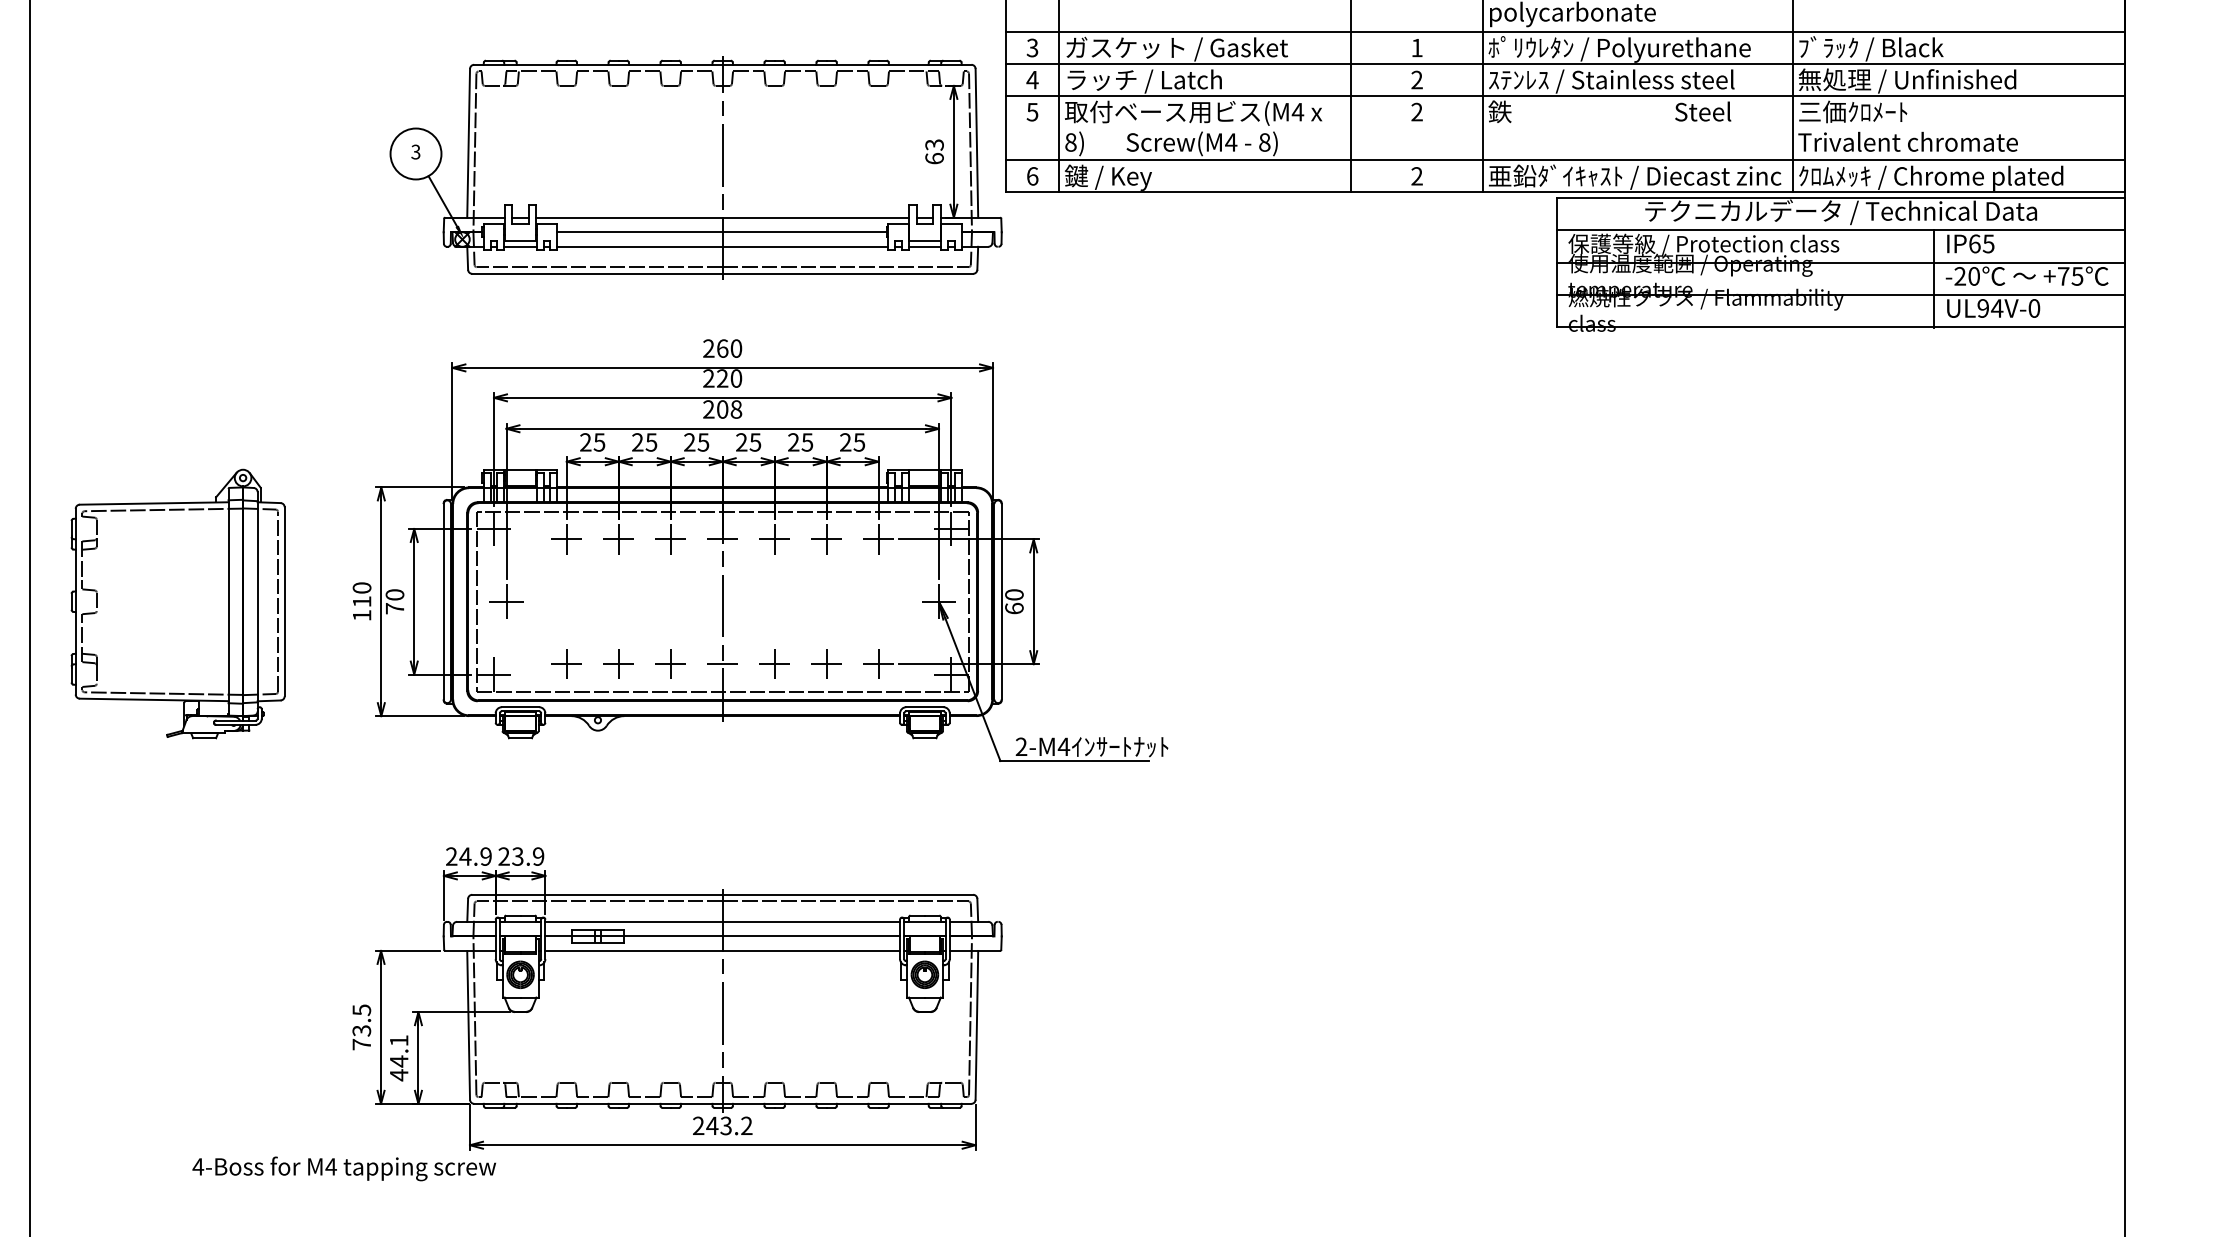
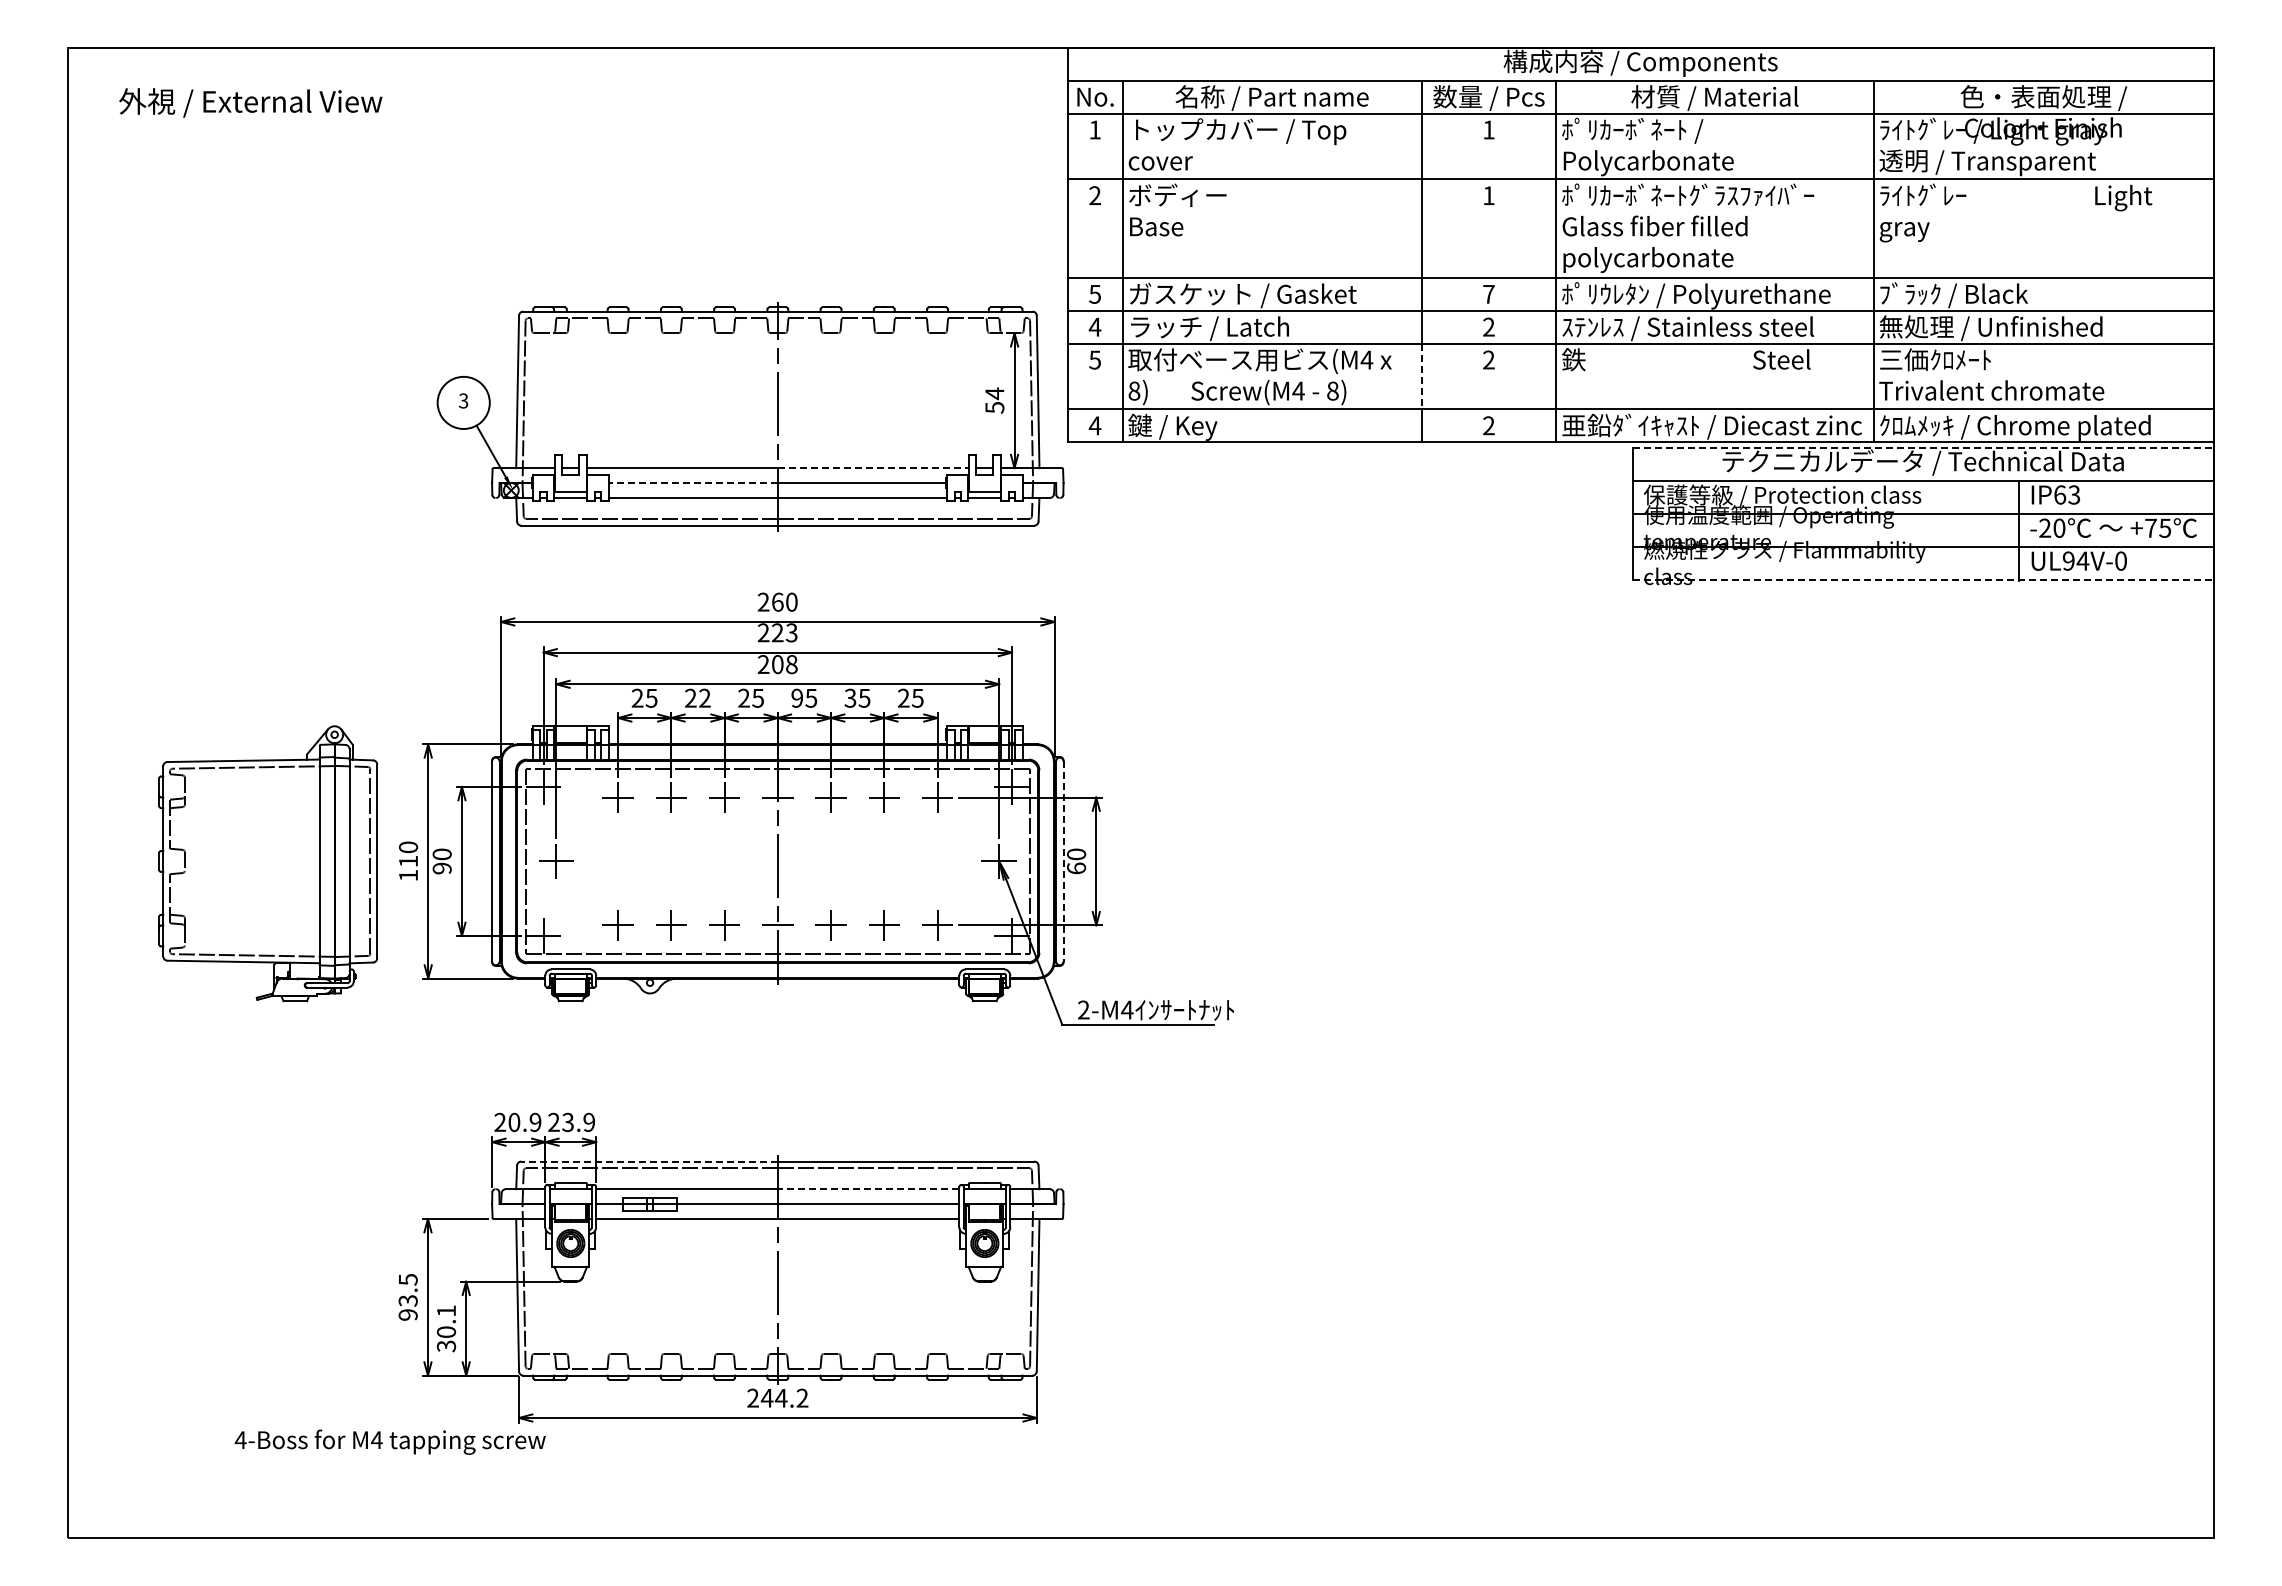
text: (1032, 47) -> (1095, 293), 3 -> 5
text: (1416, 48) -> (1488, 294), 1 -> 7
line: (1351, 128) -> (1421, 376), solid -> dashed
text: (934, 151) -> (994, 400), 63 -> 54
text: (1031, 176) -> (1094, 425), 6 -> 4
line: (1841, 197) -> (1923, 447), solid -> dashed
line: (816, 218) -> (873, 468), solid -> dashed
line: (640, 232) -> (693, 483), solid -> dashed
text: (1988, 243) -> (2074, 494), IP65 -> IP63
line: (1841, 326) -> (1923, 579), solid -> dashed
text: (736, 378) -> (791, 632), 220 -> 223
text: (651, 441) -> (704, 697), 25 -> 22
text: (741, 442) -> (797, 698), 25 -> 95
text: (793, 442) -> (850, 698), 25 -> 35
line: (1001, 601) -> (1063, 861), solid -> dashed
part: (178, 603) -> (268, 863), moved
text: (394, 608) -> (441, 868), 70 -> 90
text: (465, 855) -> (514, 1121), 24.9 -> 20.9
line: (597, 894) -> (649, 1161), solid -> dashed
line: (811, 922) -> (868, 1189), solid -> dashed
text: (361, 1044) -> (407, 1314), 73.5 -> 93.5
text: (399, 1068) -> (446, 1339), 44.1 -> 30.1
text: (726, 1125) -> (781, 1397), 243.2 -> 244.2

